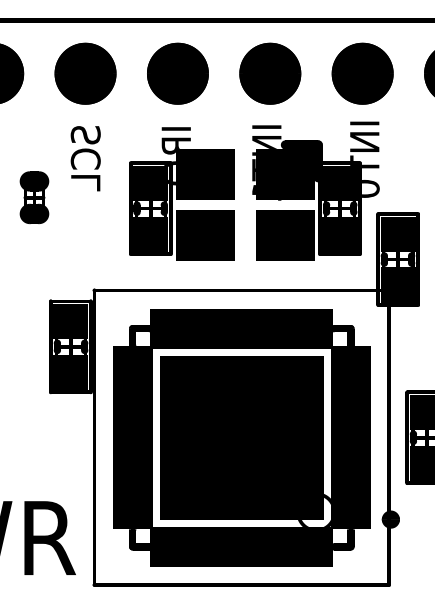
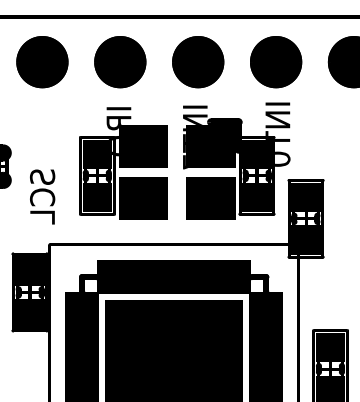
text: (85, 158) -> (42, 196), moved
text: (266, 192) -> (195, 162), INT1 -> INT7

